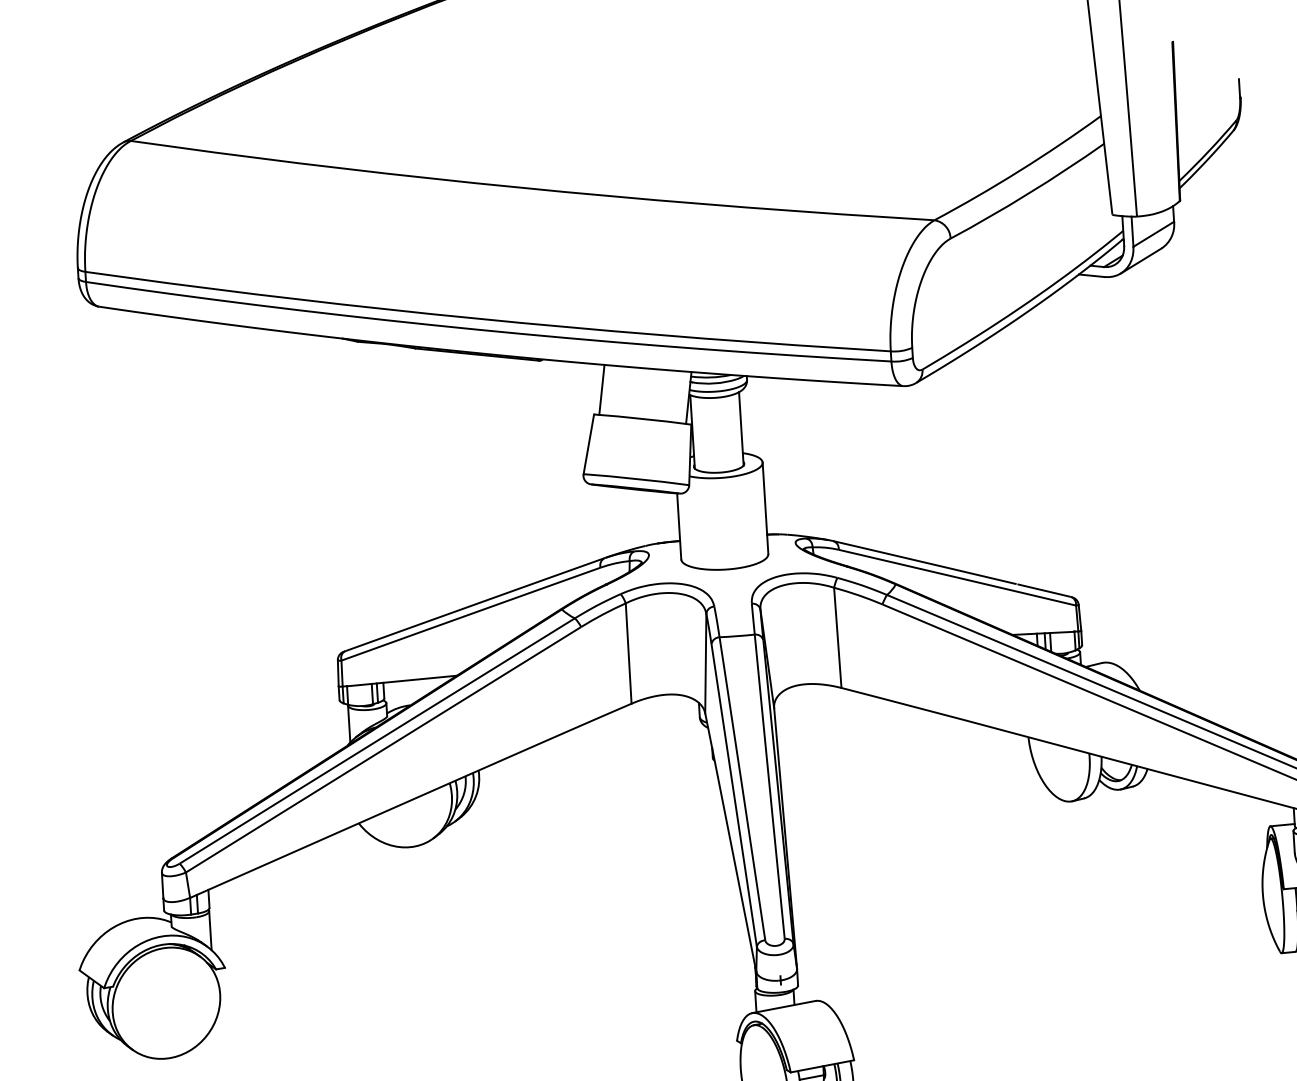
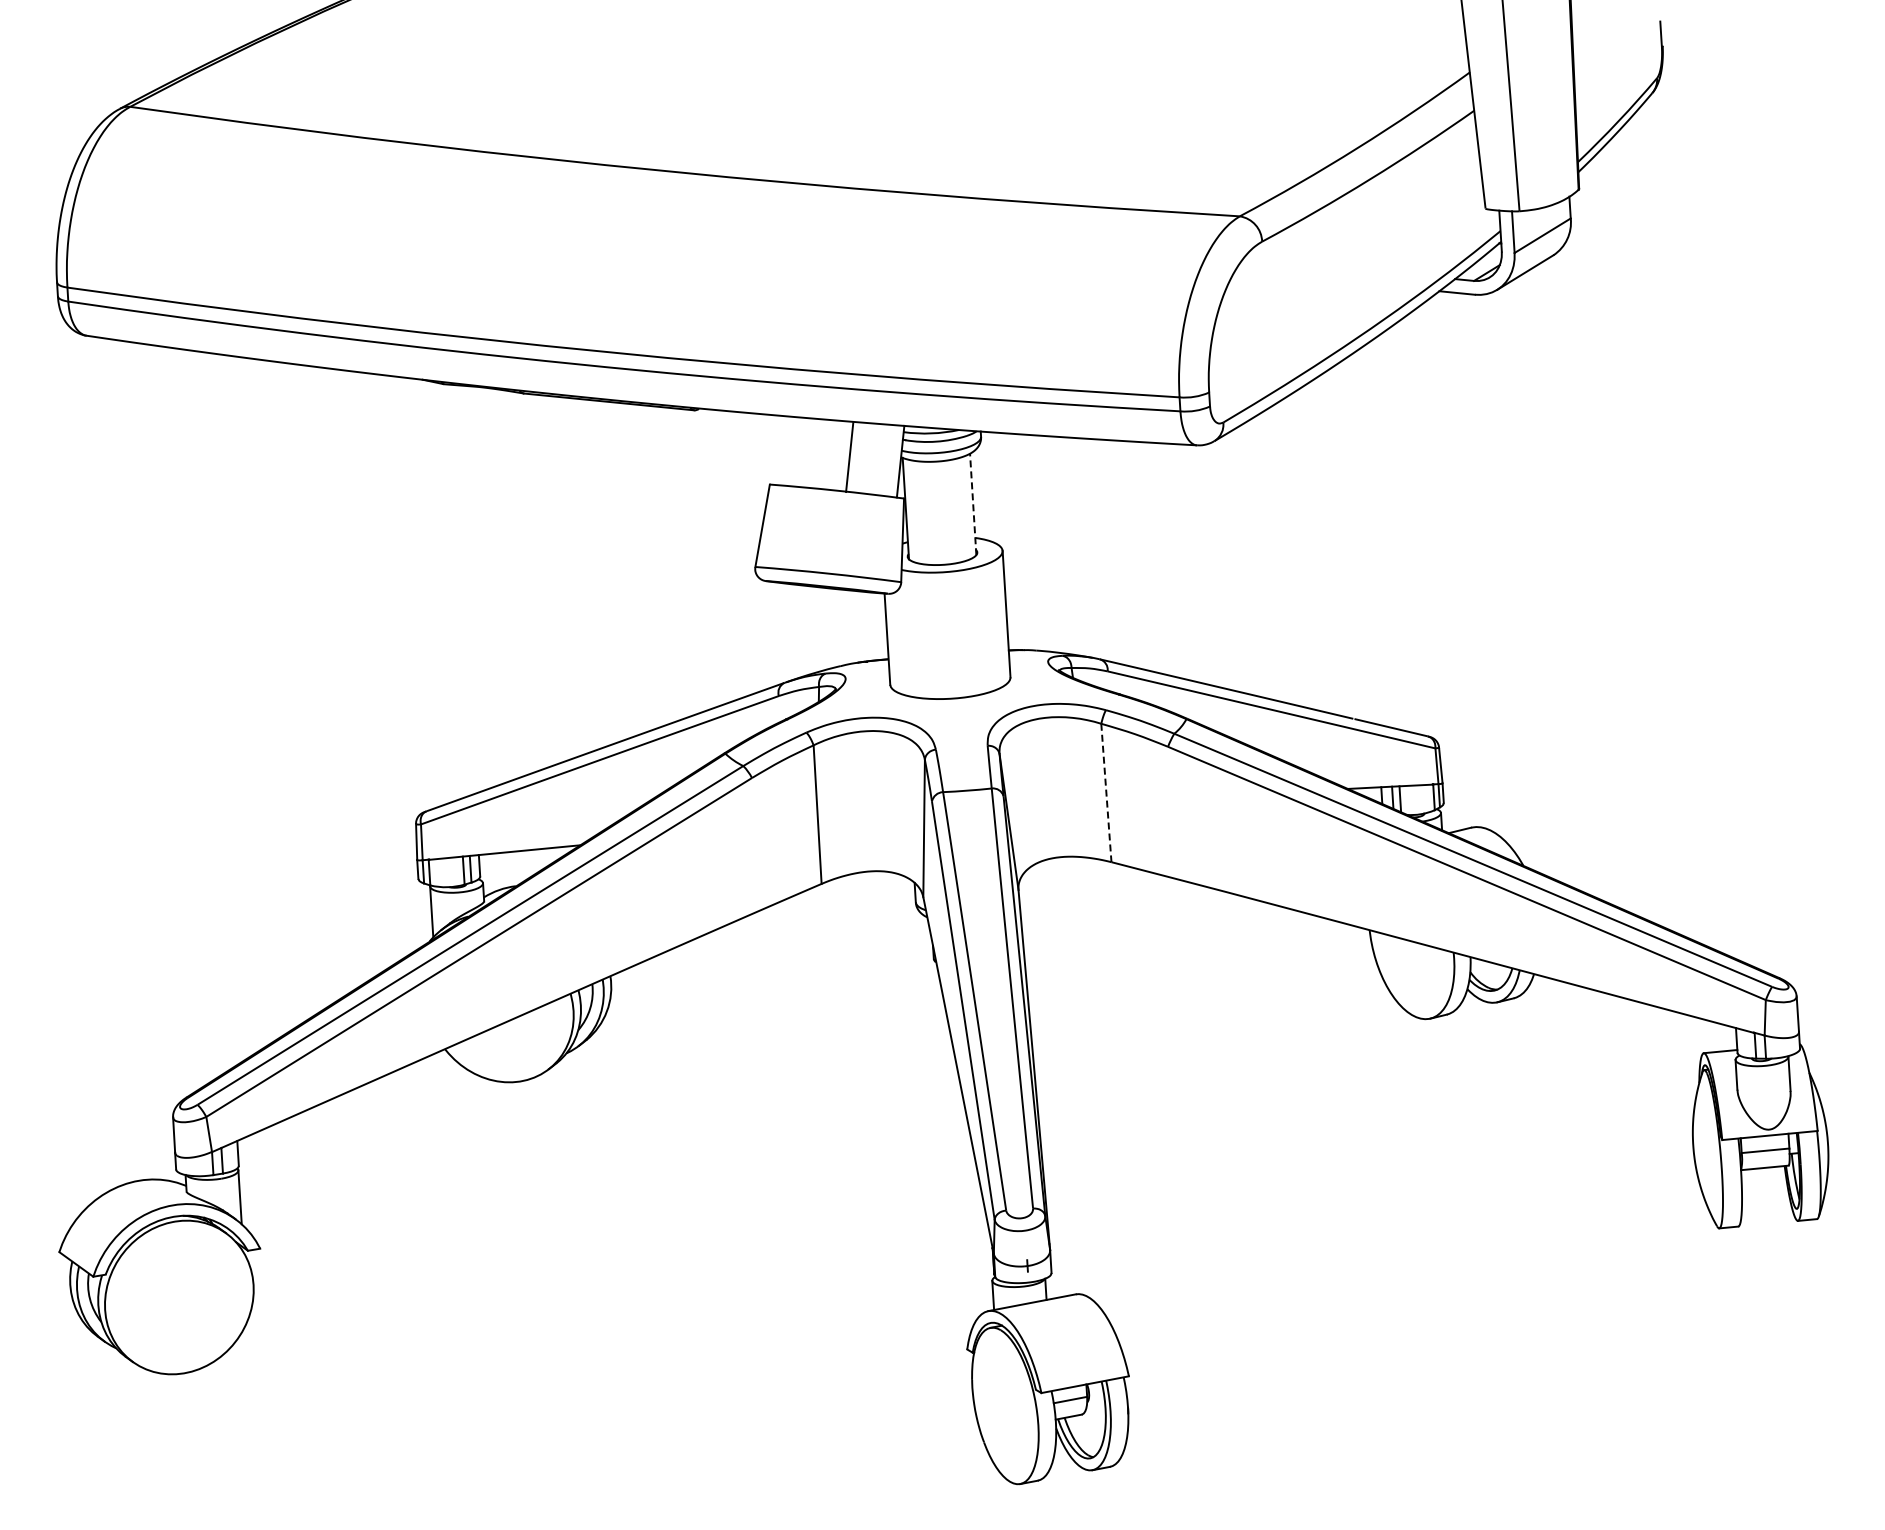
line: (601, 389) -> (849, 457), moved
line: (741, 428) -> (973, 504), solid -> dashed
line: (837, 638) -> (1106, 793), solid -> dashed

